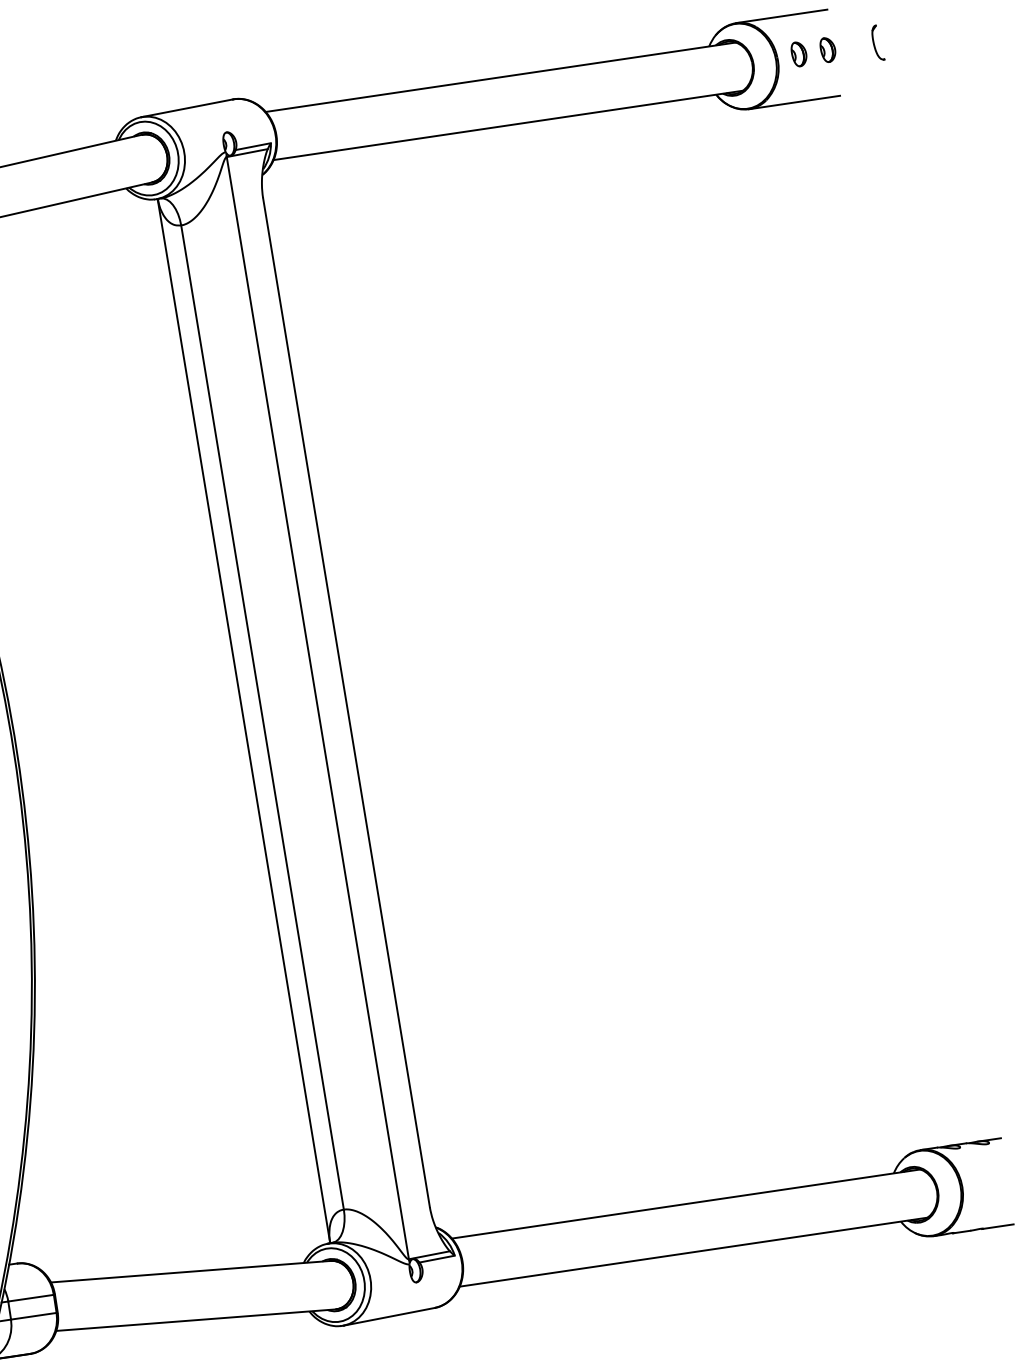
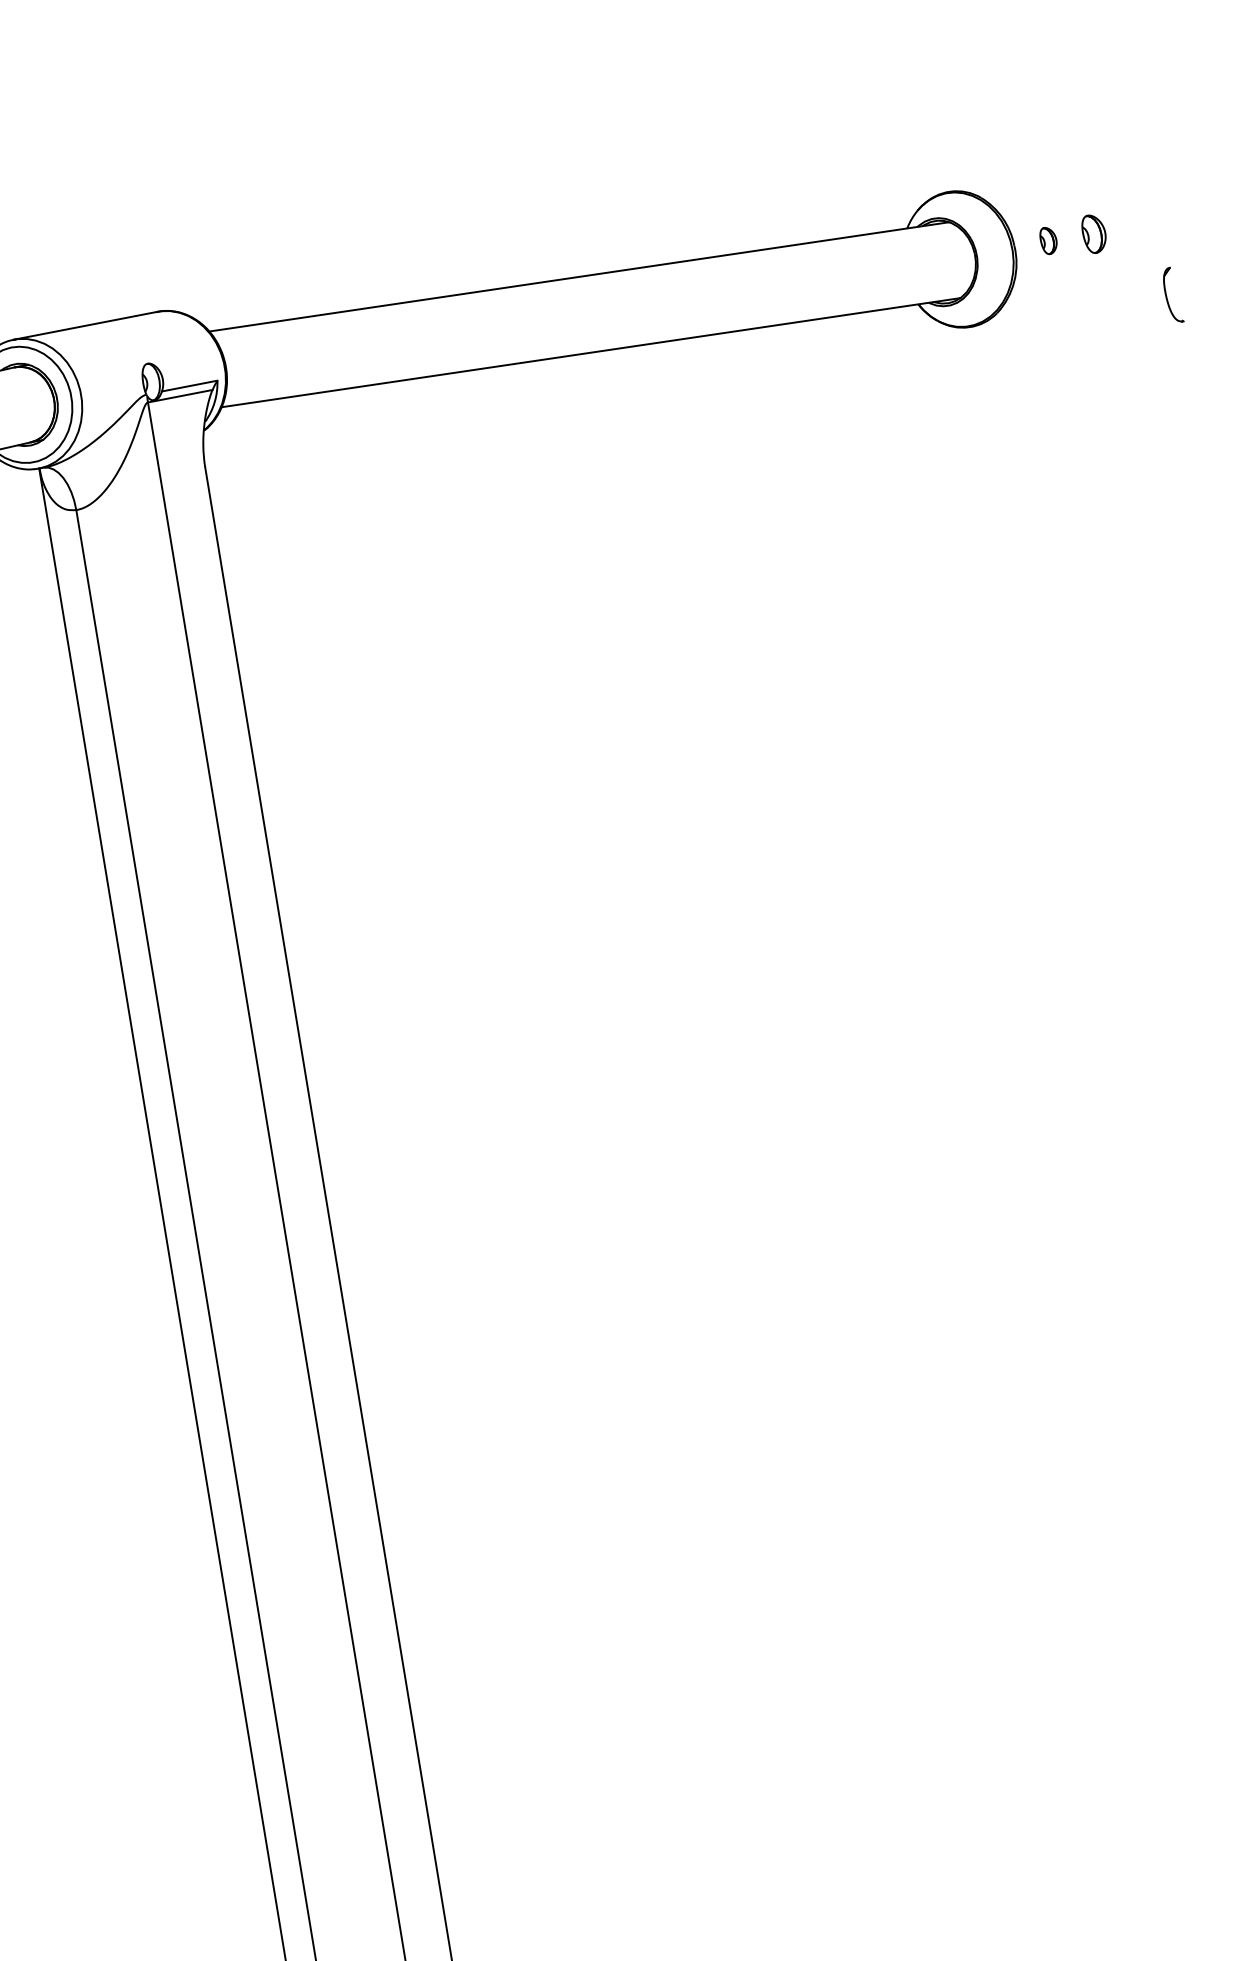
line: (781, 16) -> (1020, 181), removed
part: (878, 42) -> (1173, 294), moved
part: (798, 54) -> (1047, 241), size x0.7
line: (794, 102) -> (1041, 316), removed

